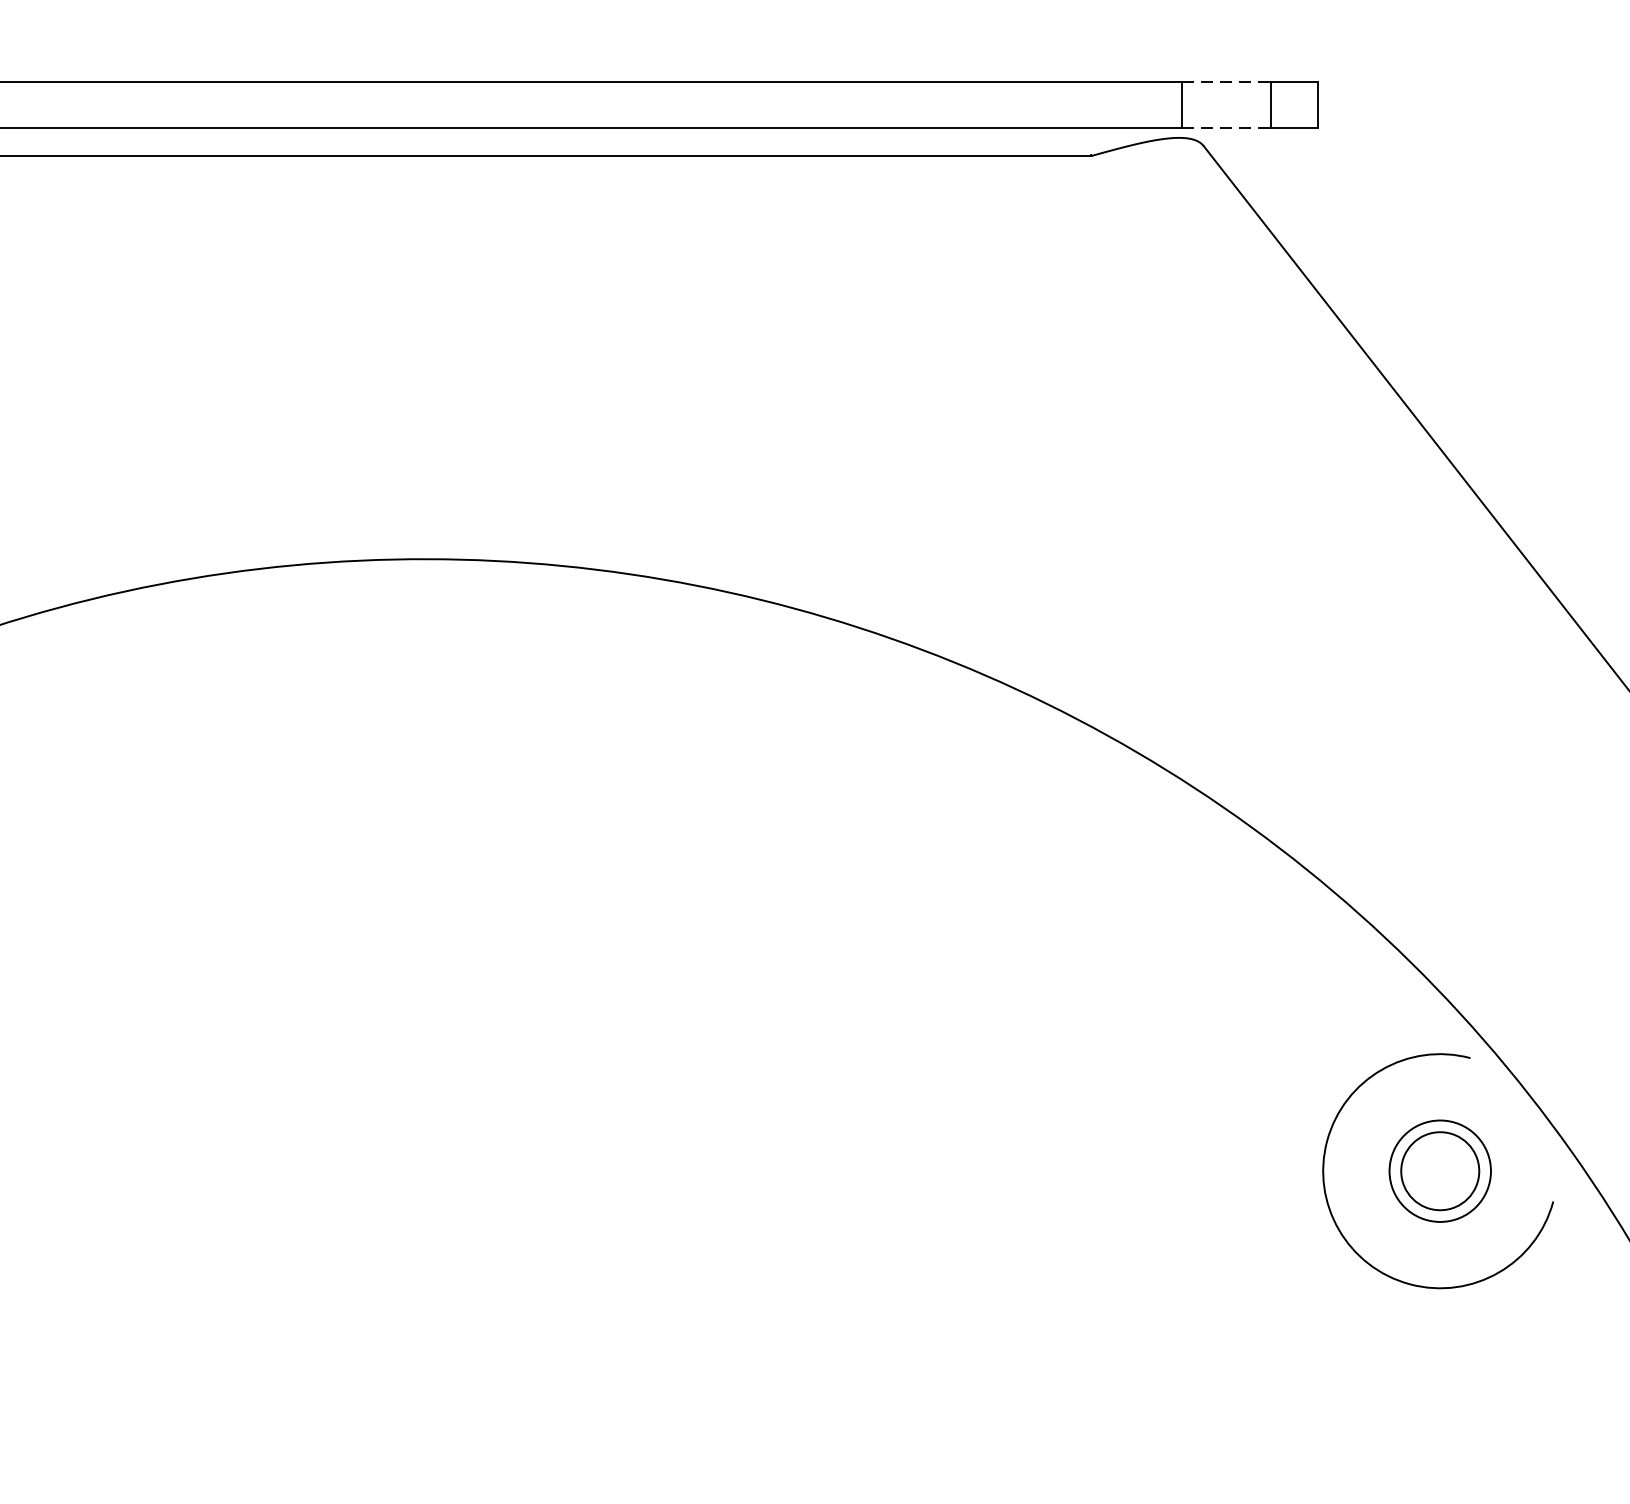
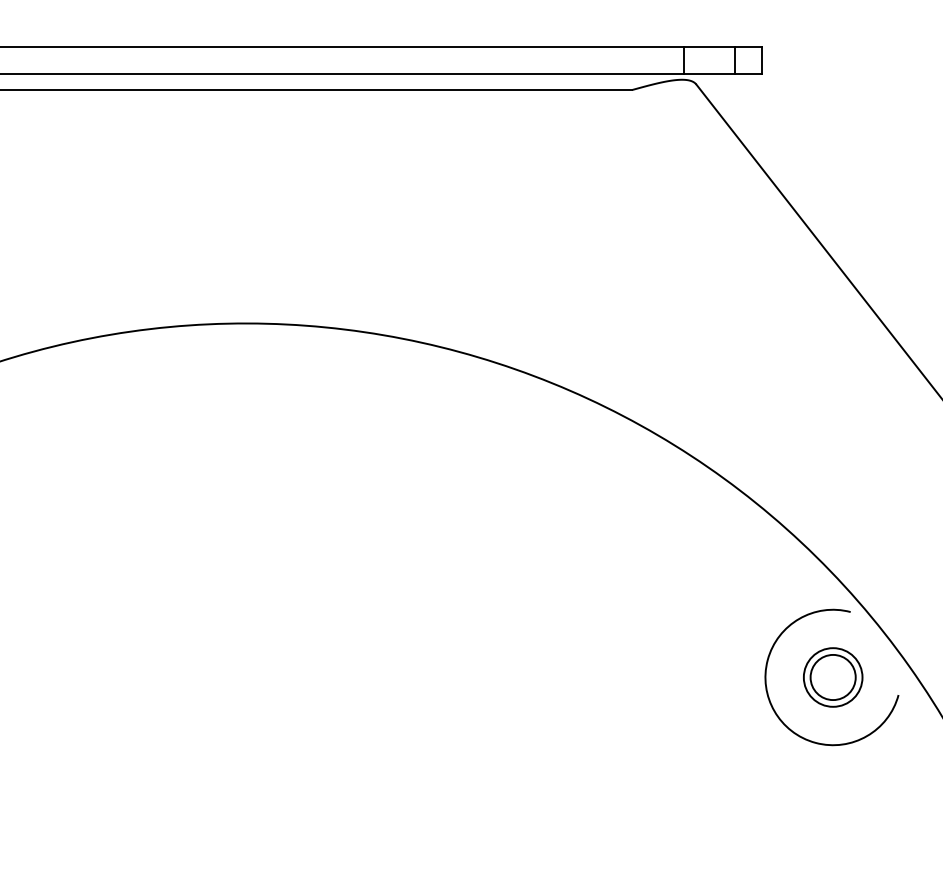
line: (1226, 82) -> (709, 47), dashed -> solid
line: (1226, 128) -> (709, 74), dashed -> solid

